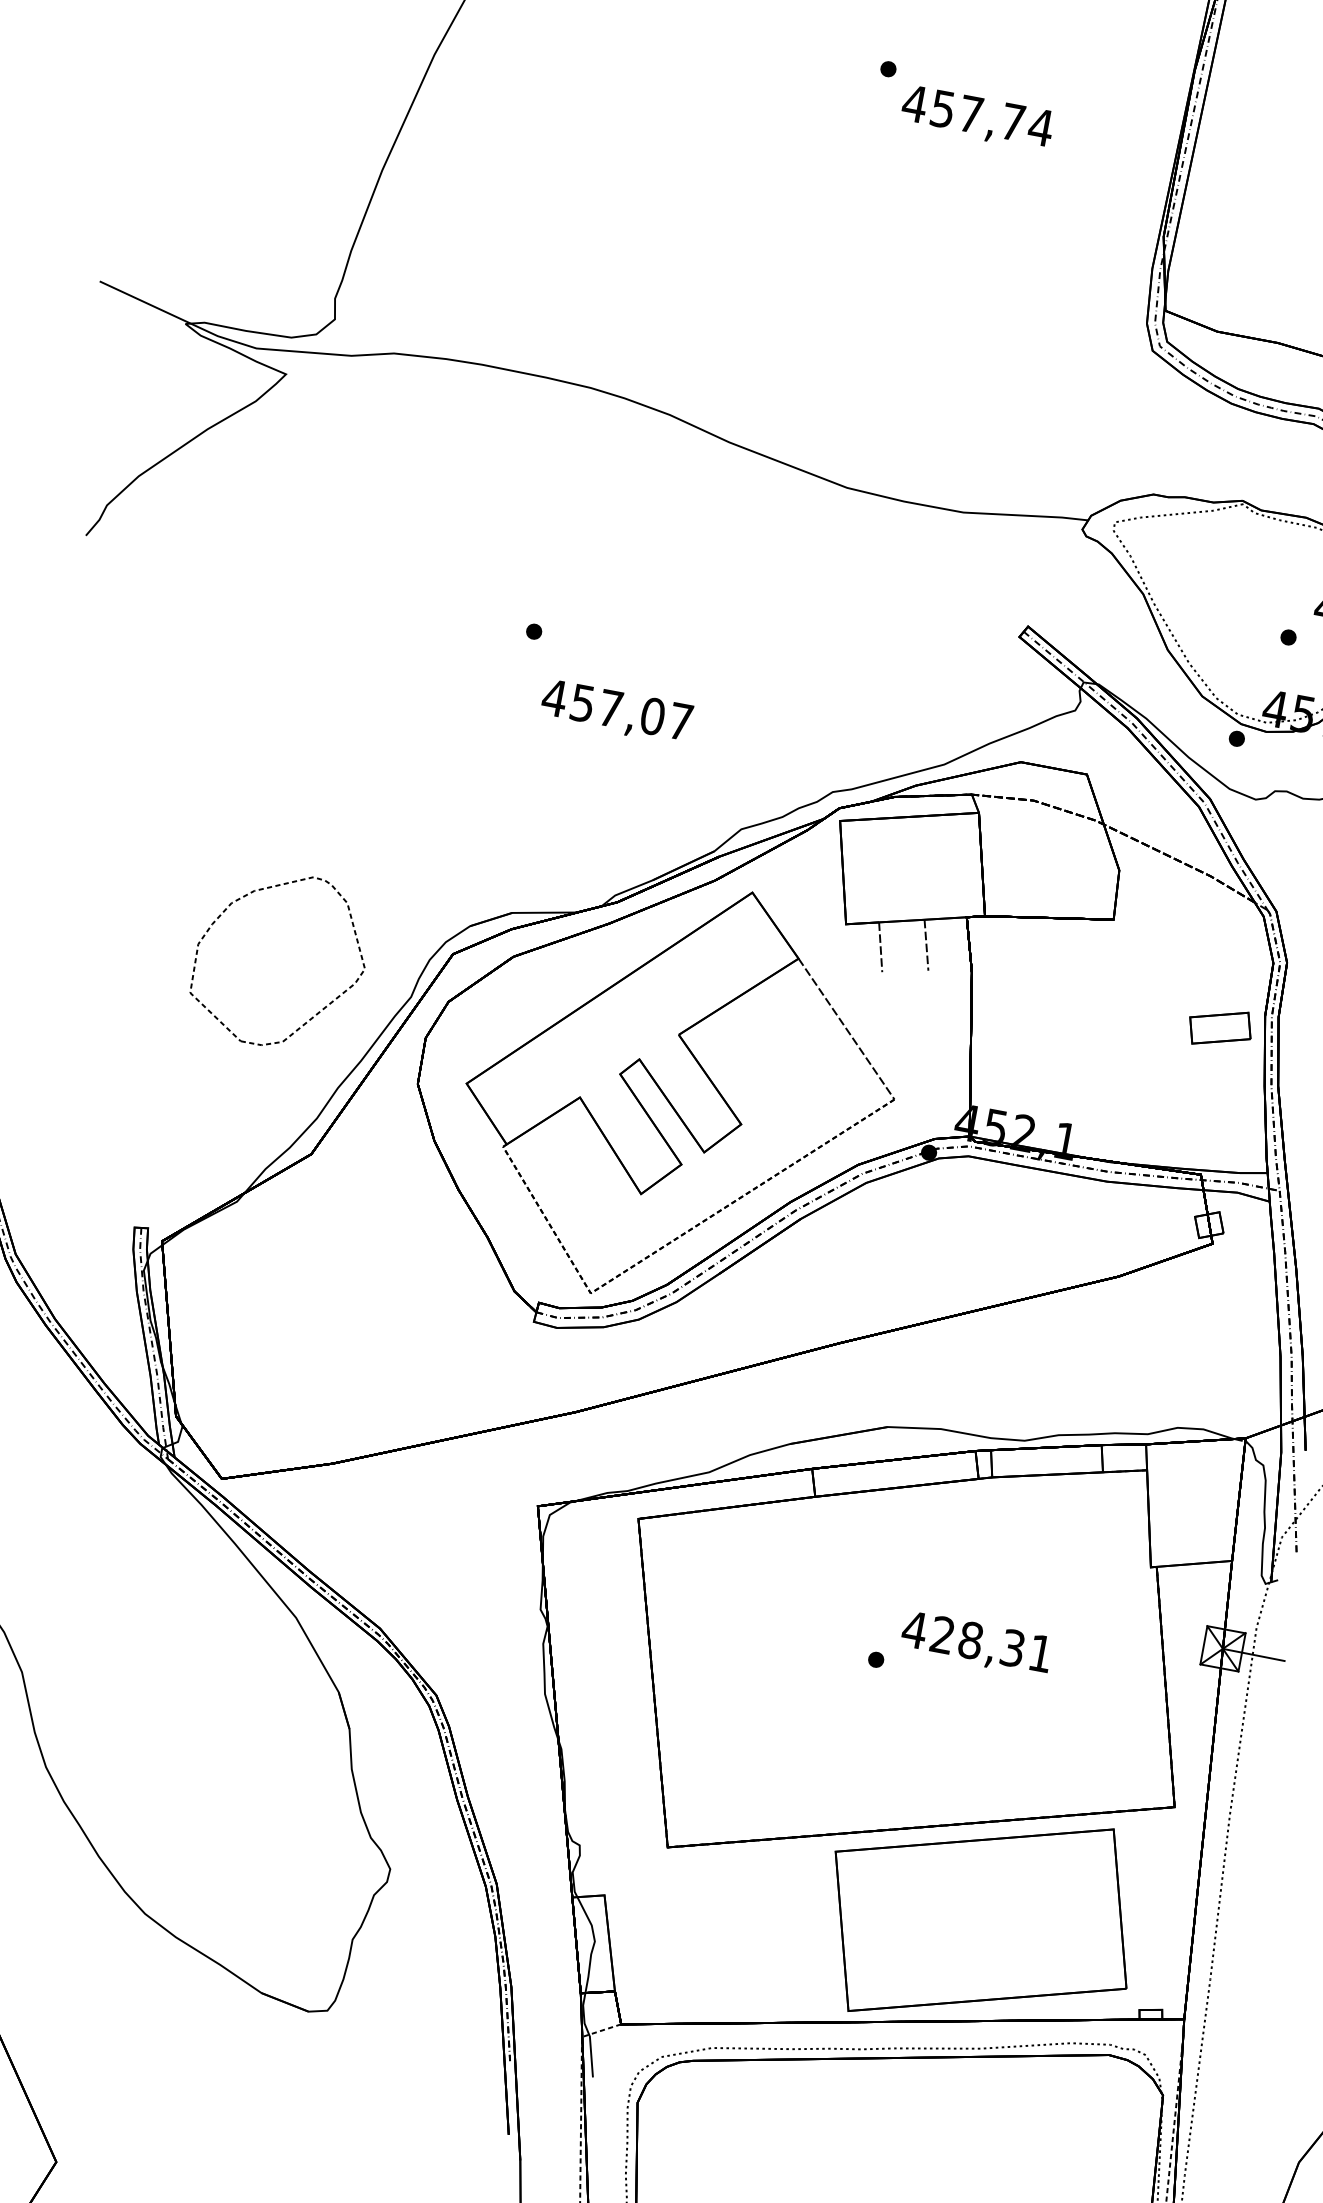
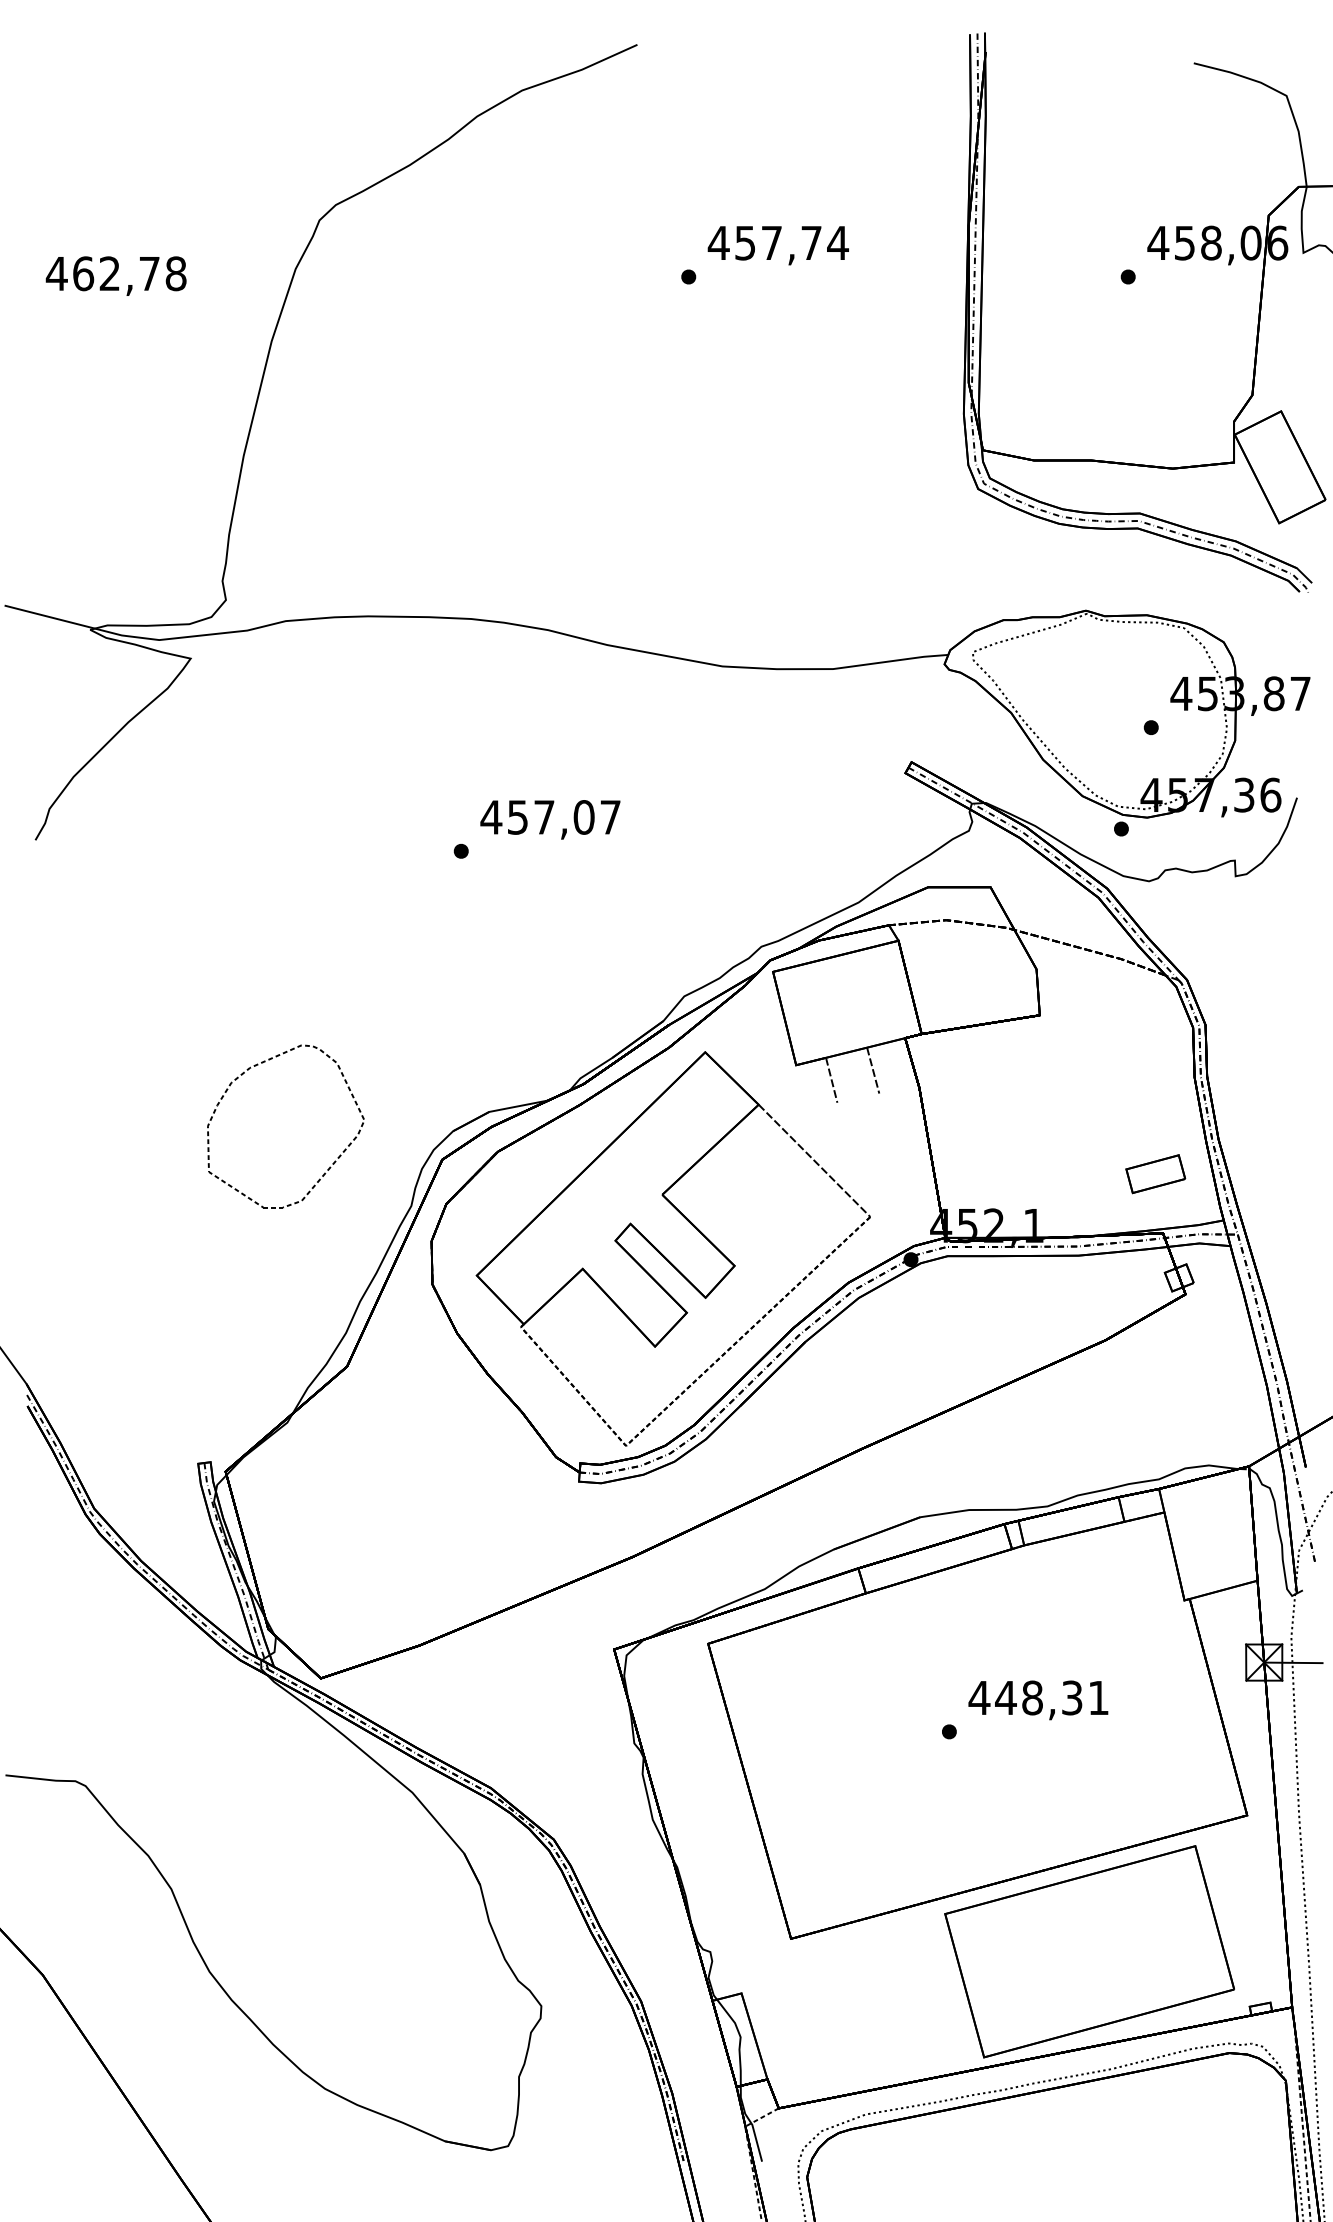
text: (976, 117) -> (777, 245), moved
text: (616, 711) -> (550, 819), moved
part: (318, 1010) -> (329, 1166), moved
part: (1219, 1028) -> (1155, 1174), moved
text: (942, 1634) -> (1005, 1697), 428,31 -> 448,31

